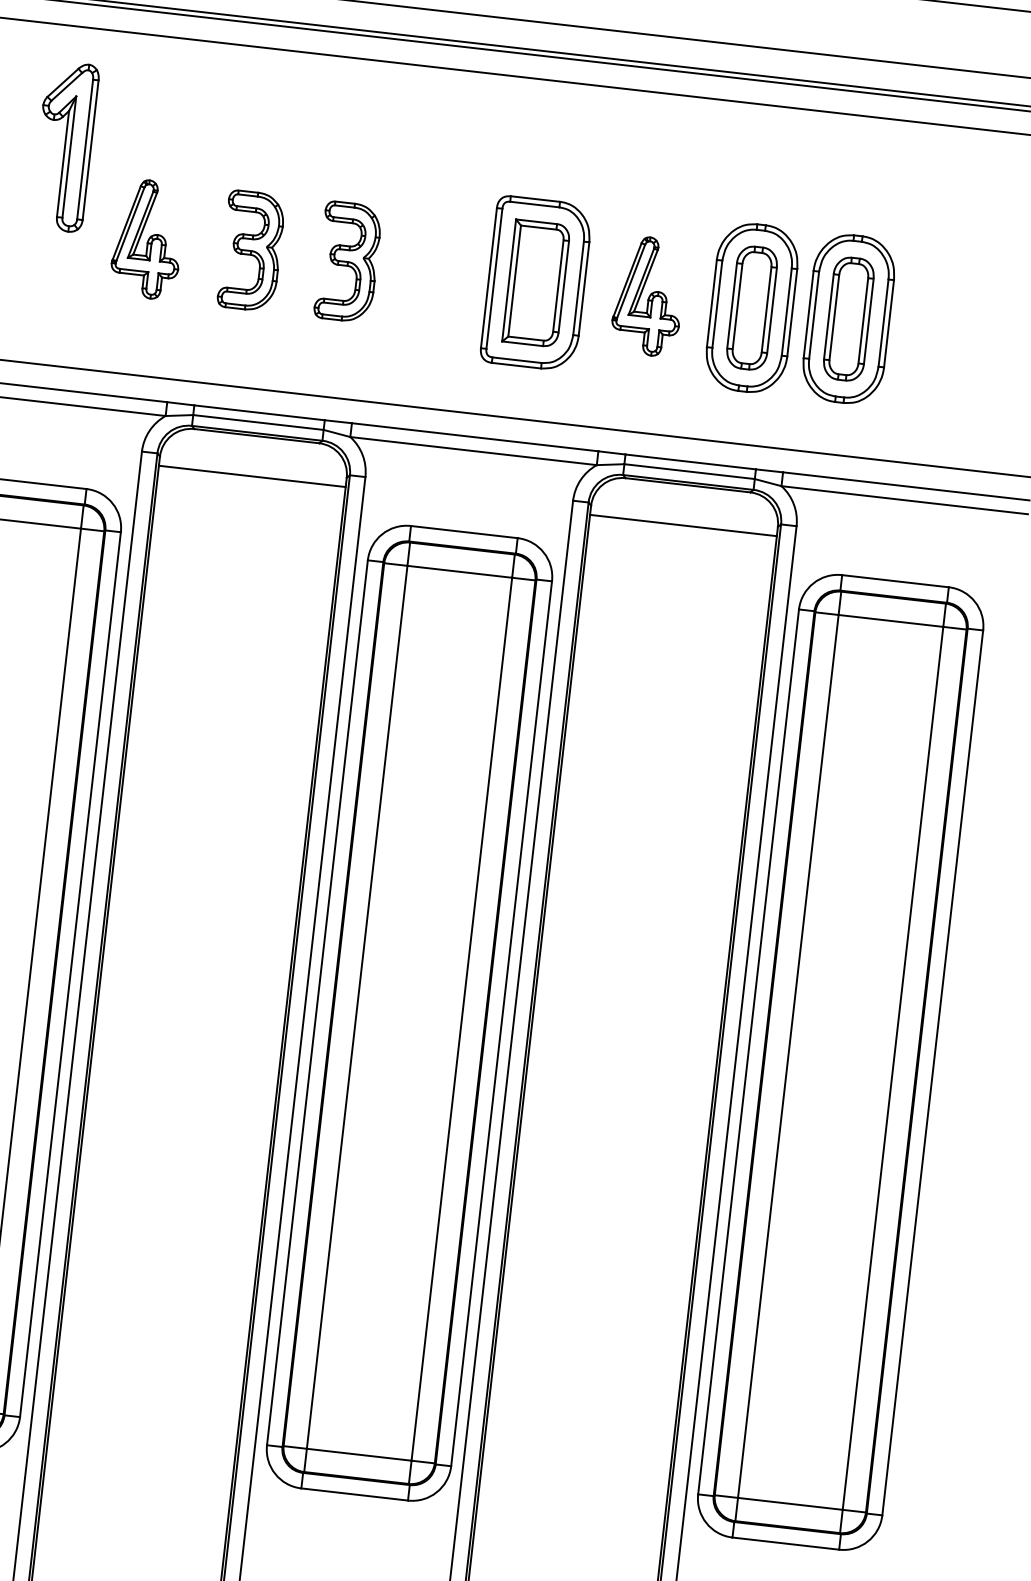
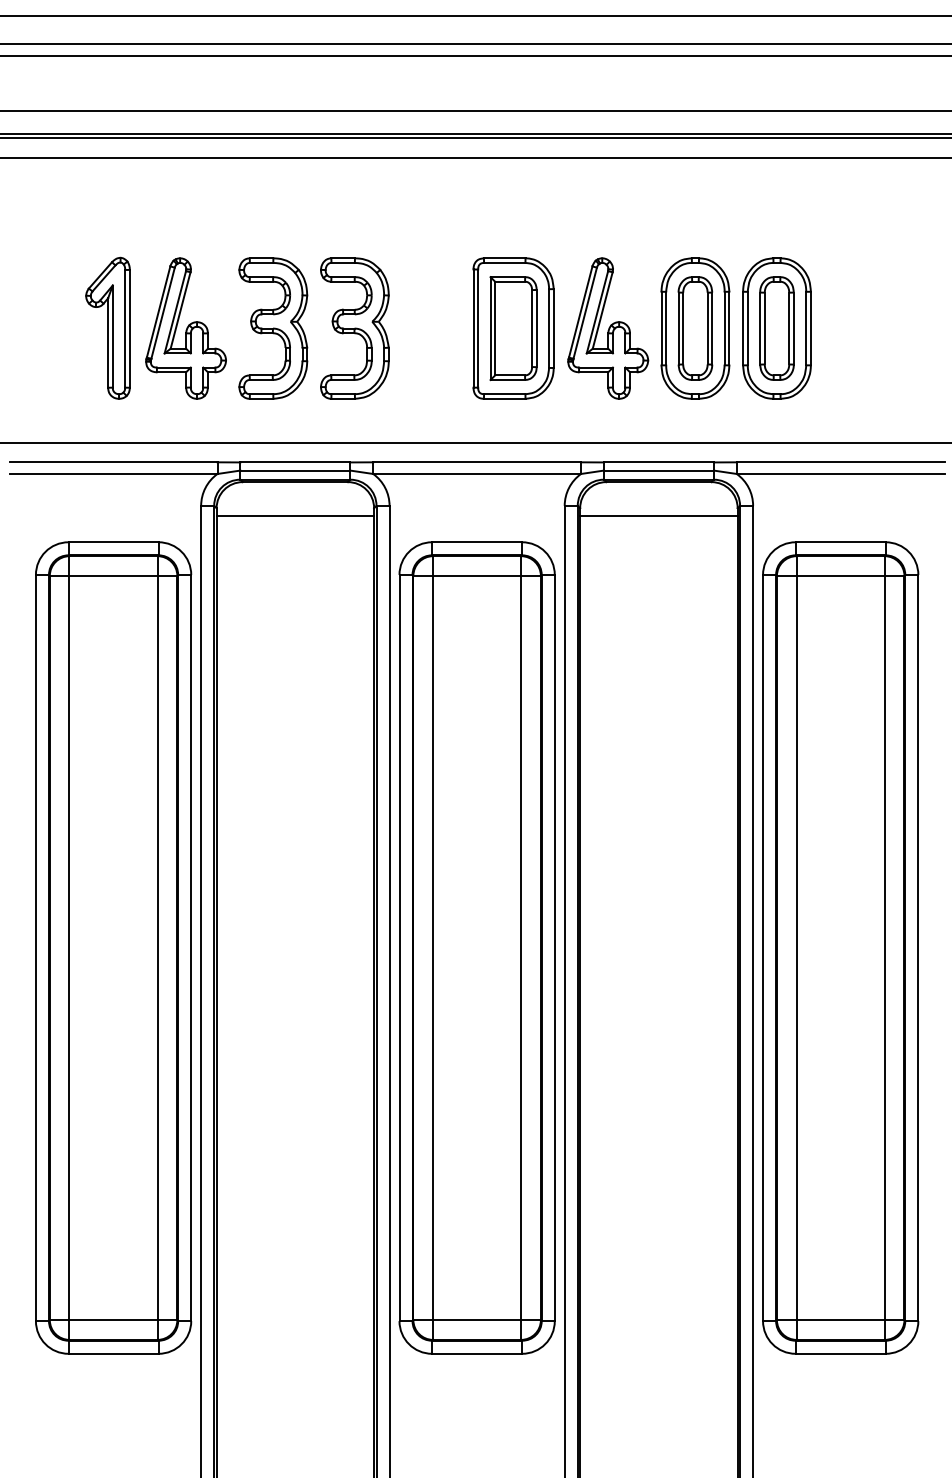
part: (64, 145) -> (107, 327), moved
part: (147, 239) -> (185, 328), size x1.43
part: (251, 251) -> (273, 328), size x1.43
part: (347, 261) -> (354, 328), size x1.43
part: (649, 296) -> (608, 328), size x1.43

